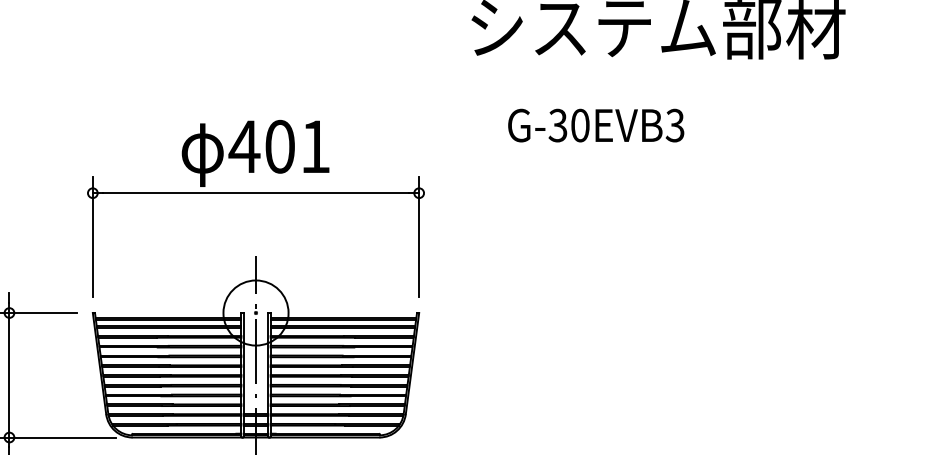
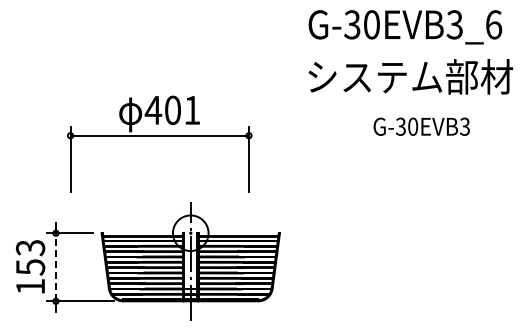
text: (595, 125) -> (421, 126), moved
part: (255, 194) -> (159, 136), moved
line: (8, 373) -> (55, 266), solid -> dashed

